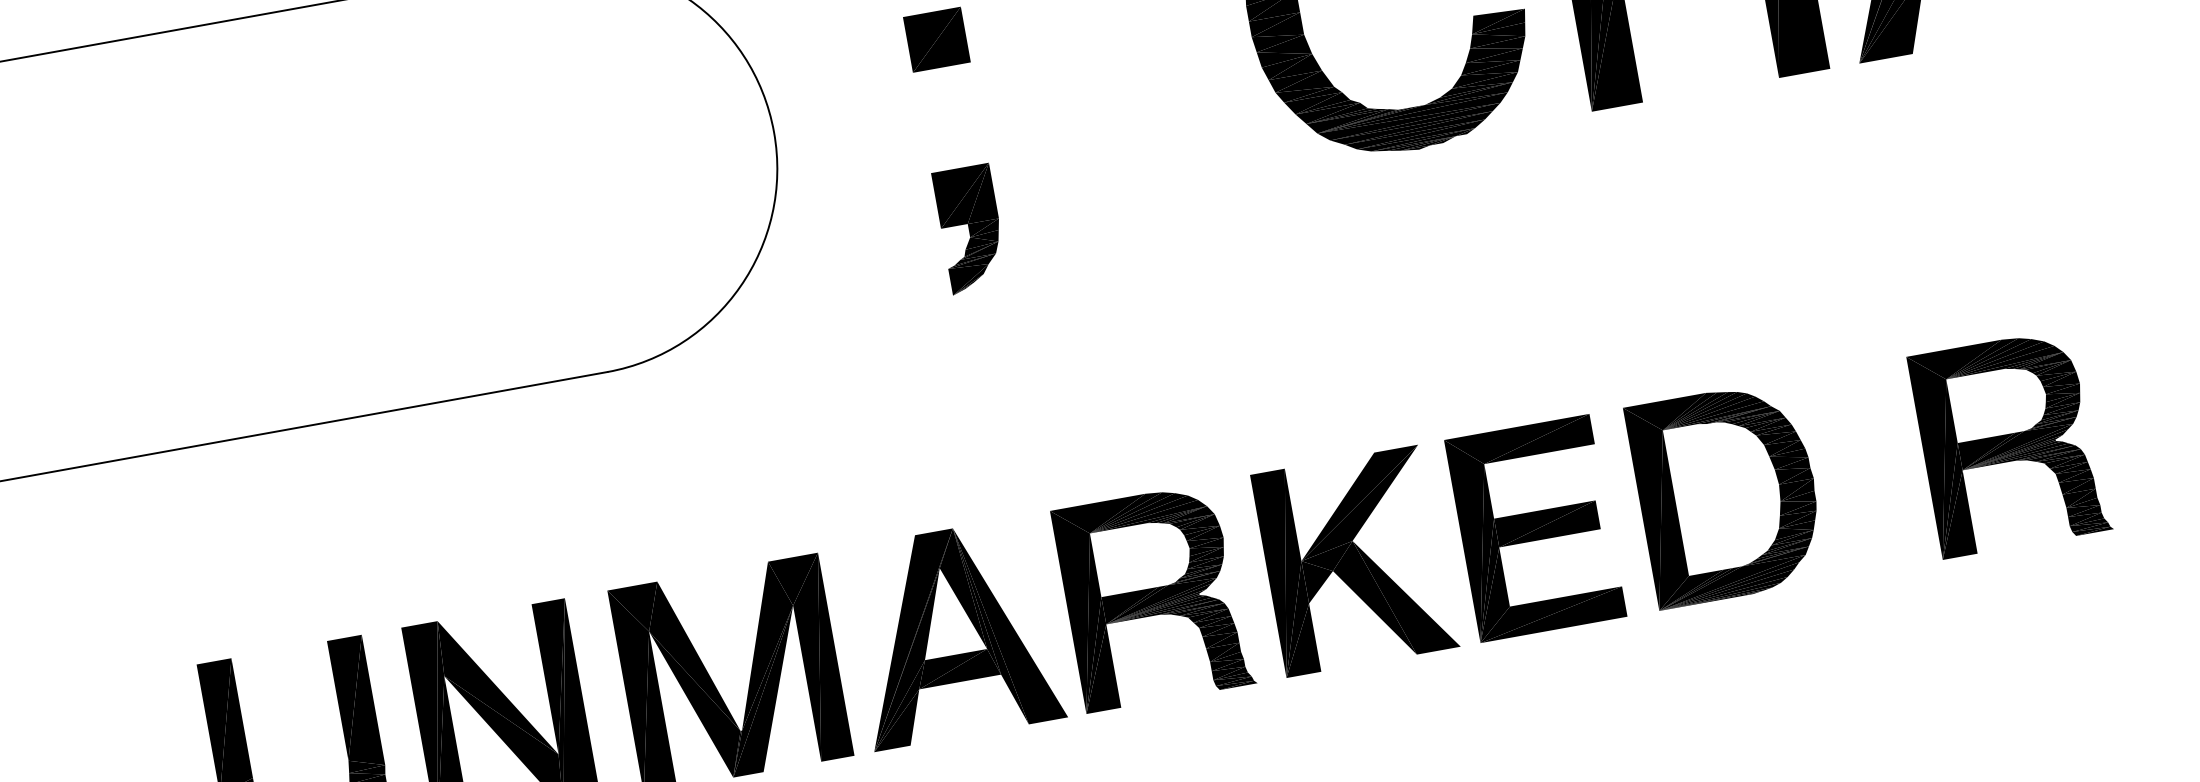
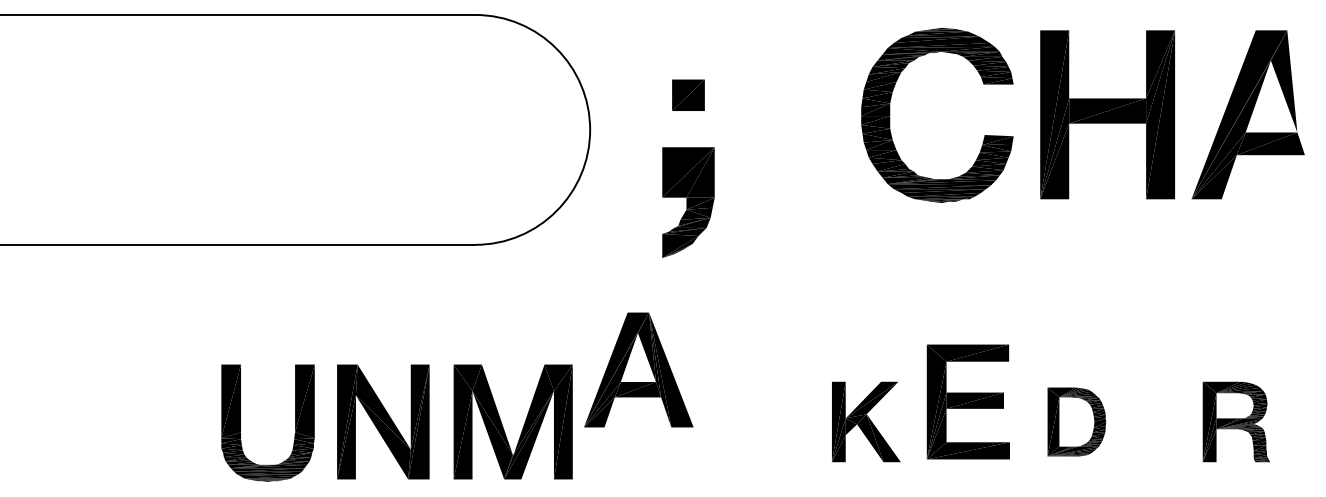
part: (970, 227) -> (688, 201), size x1.6
part: (2009, 442) -> (1236, 421), size x0.7
part: (1726, 493) -> (1076, 421), size x0.6
part: (1533, 527) -> (967, 401), moved
part: (1355, 559) -> (866, 421), size x0.7
part: (1153, 596) -> (752, 421), removed
part: (952, 632) -> (638, 369), moved

